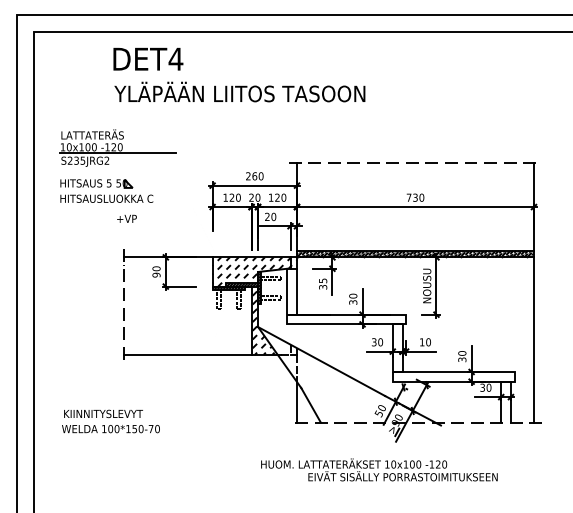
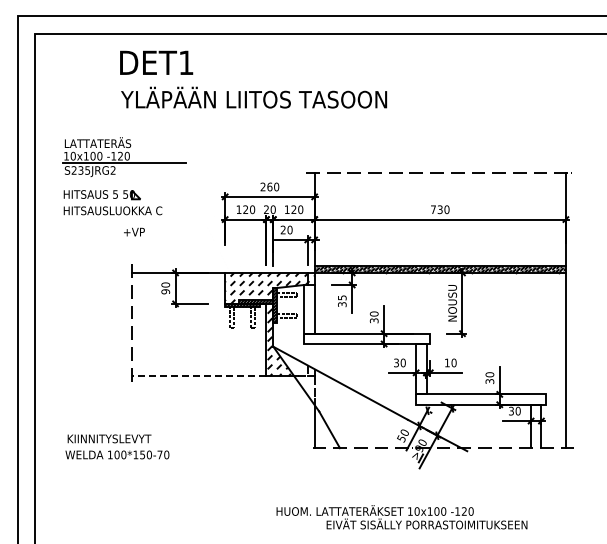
text: (176, 58) -> (186, 62), DET4 -> DET1
line: (187, 355) -> (198, 376), solid -> dashed
text: (378, 470) -> (401, 517), moved

